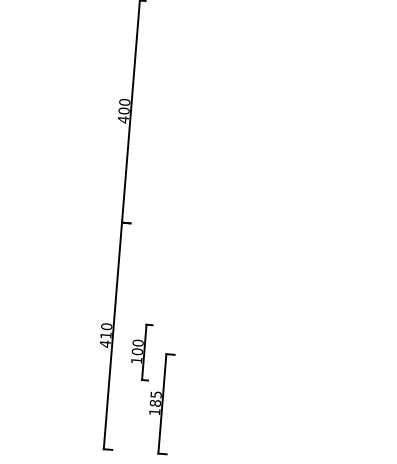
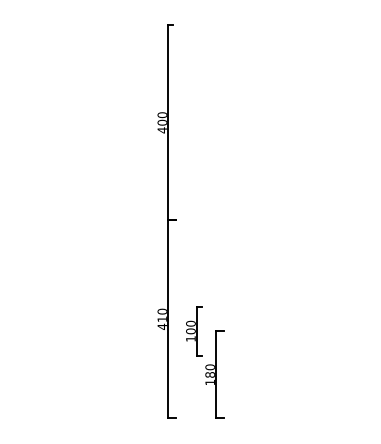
text: (155, 394) -> (209, 367), 185 -> 180

